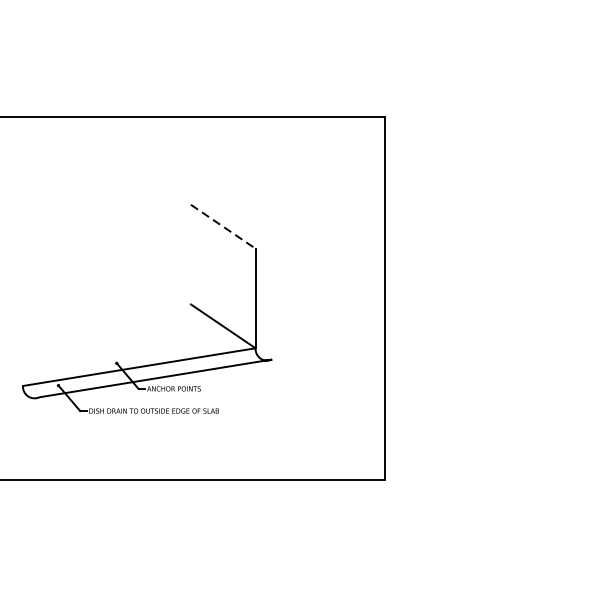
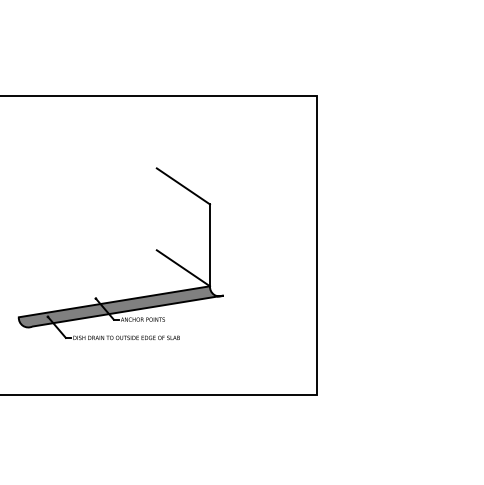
line: (223, 226) -> (183, 186), dashed -> solid
fill: (146, 372) -> (120, 306), added

